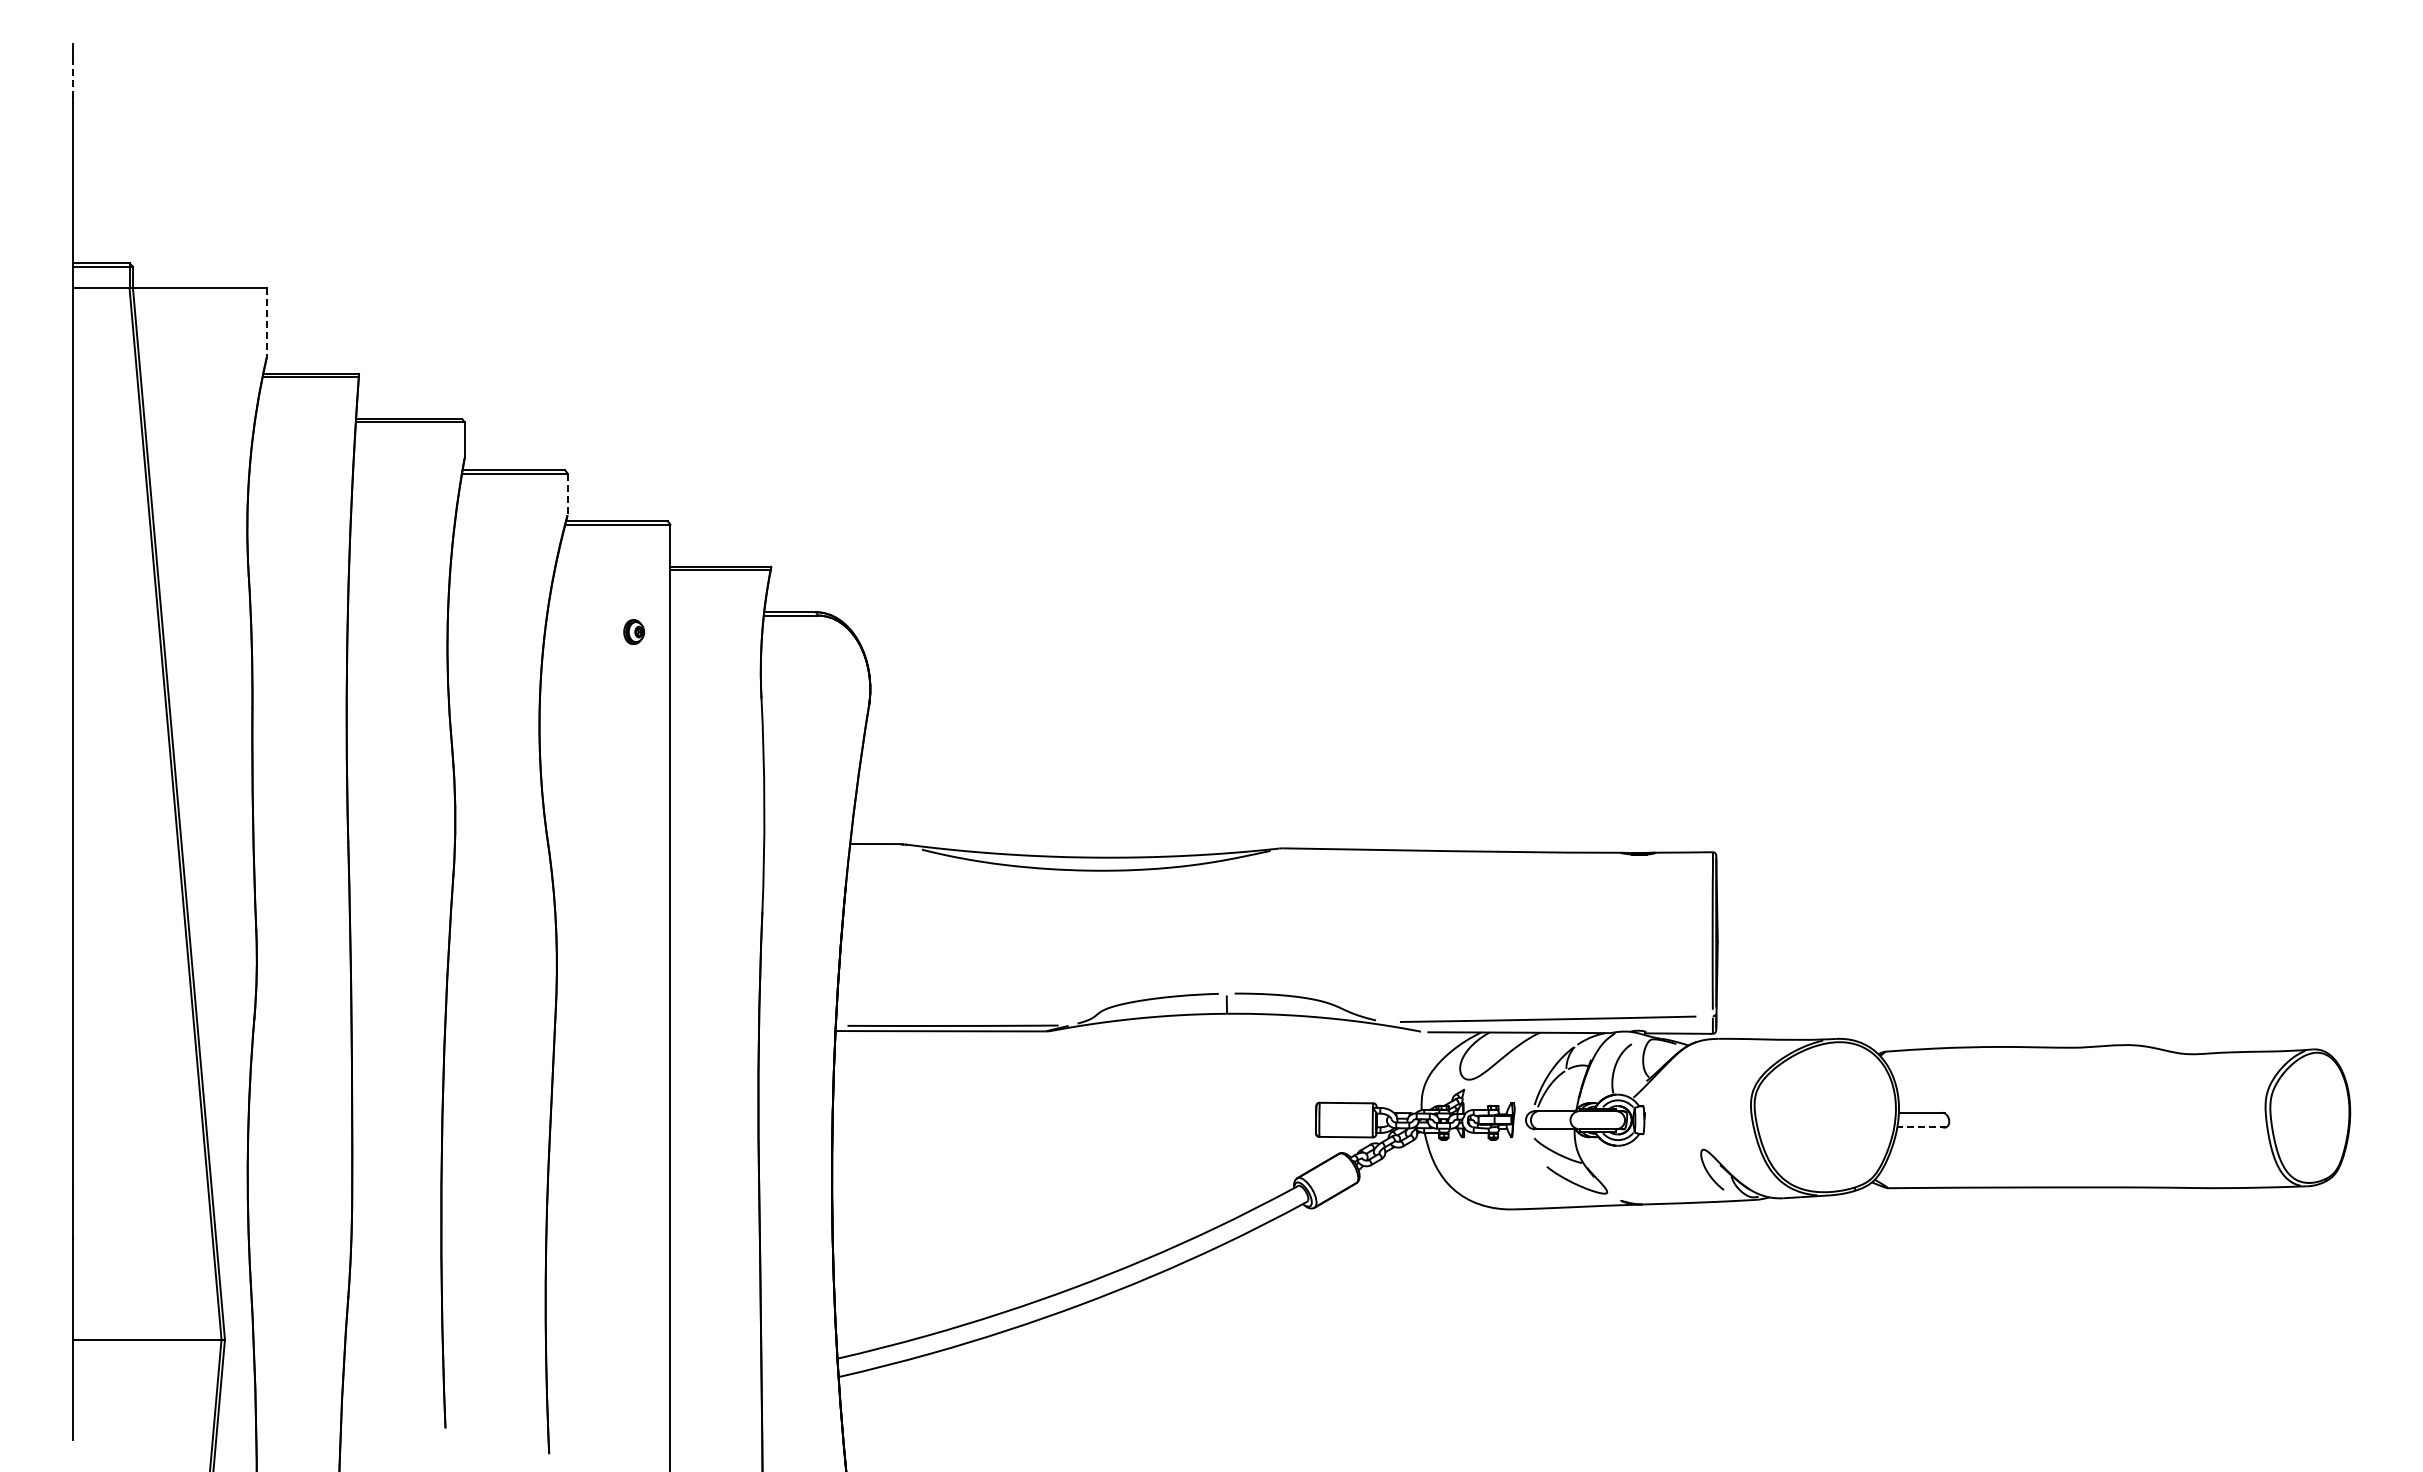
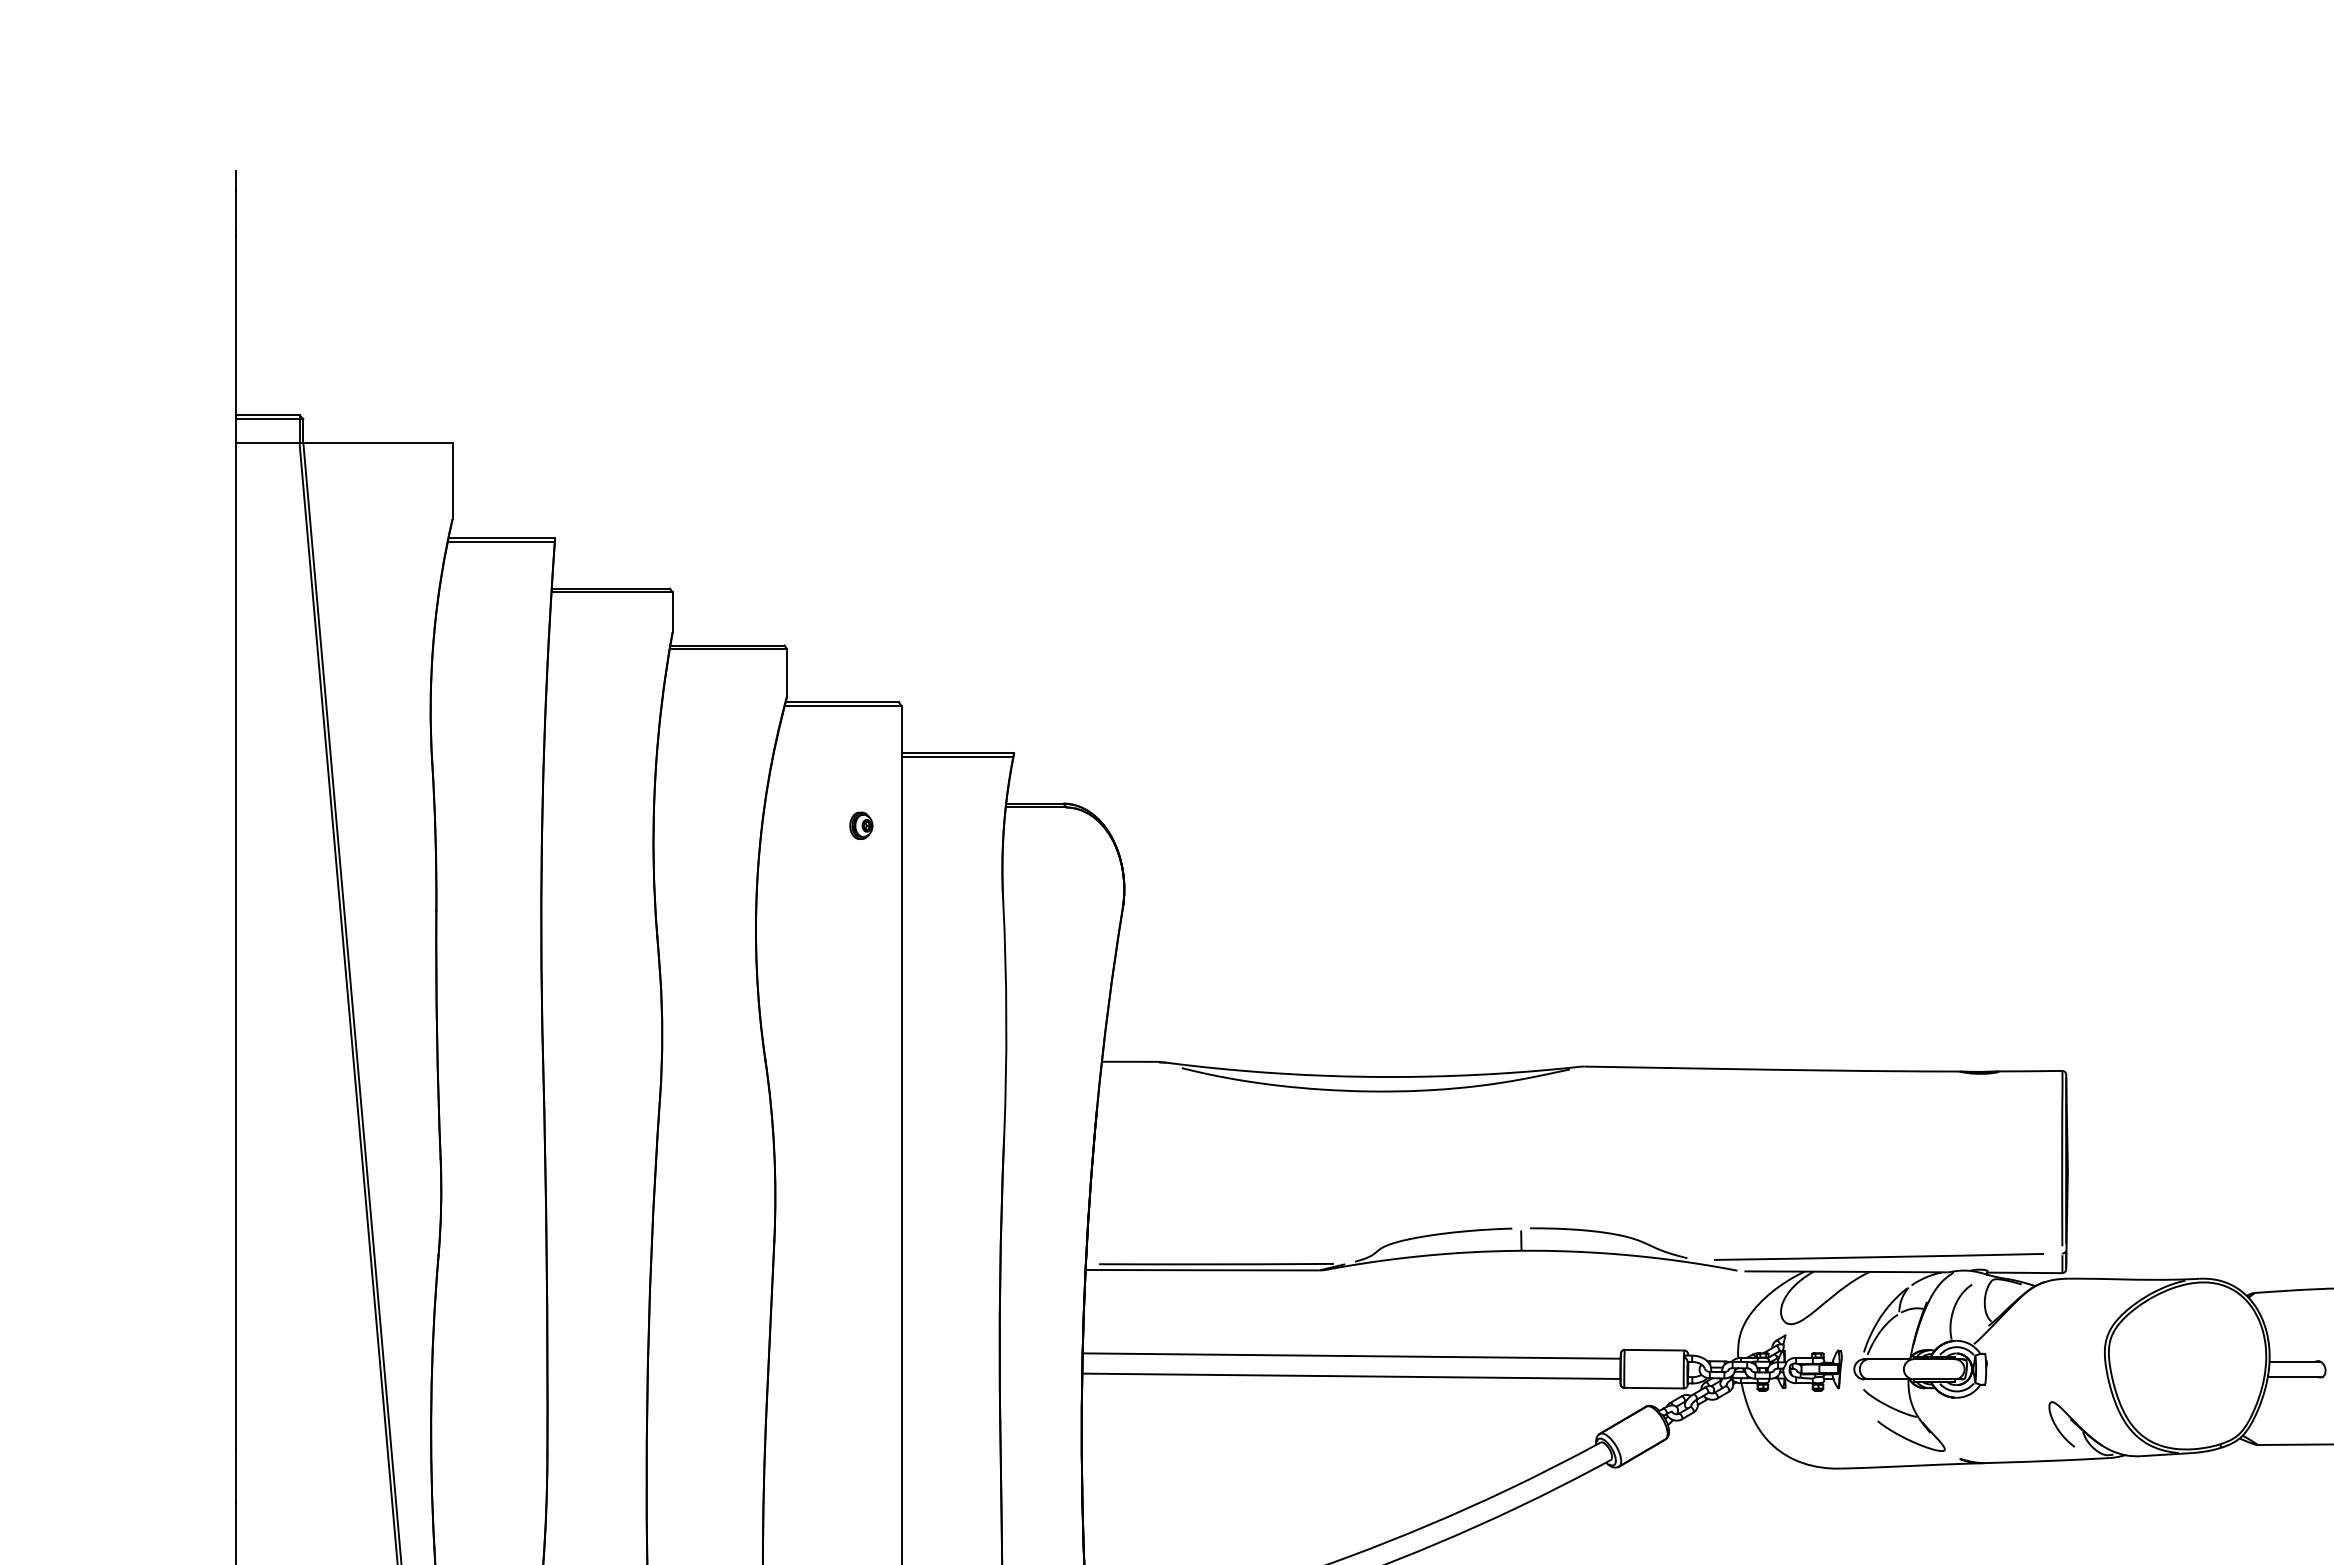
line: (72, 79) -> (236, 210), dashed -> solid
line: (266, 322) -> (452, 481), dashed -> solid
line: (567, 494) -> (787, 672), dashed -> solid
line: (1074, 1107) -> (1351, 1355), added
line: (1074, 1126) -> (1351, 1376), added
line: (1922, 1127) -> (2295, 1377), dashed -> solid

